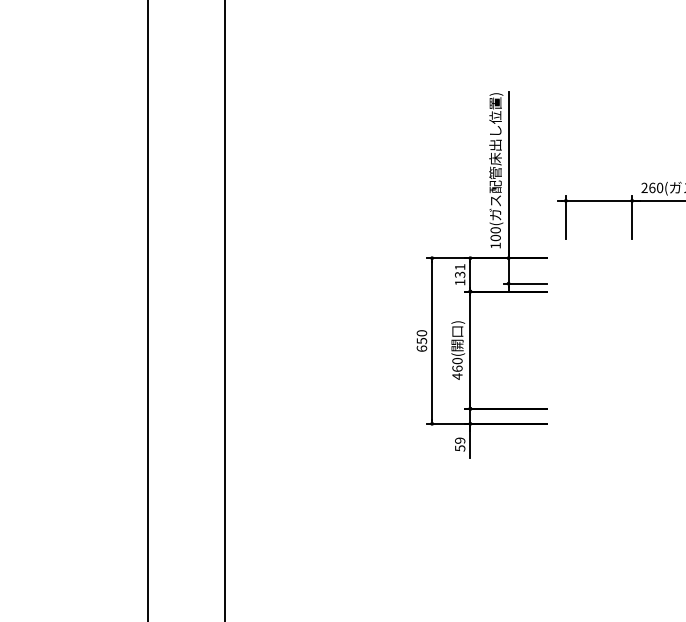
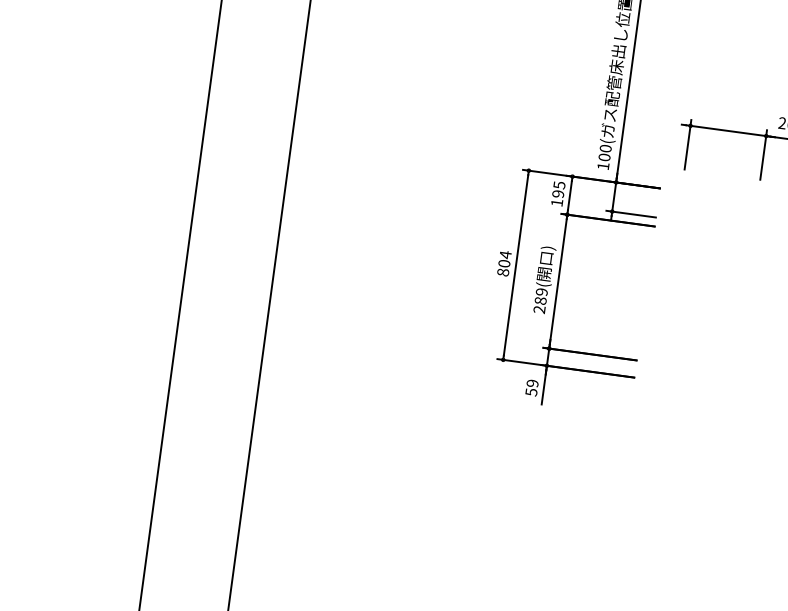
text: (460, 271) -> (559, 190), 131 -> 195
text: (421, 340) -> (503, 263), 650 -> 804
text: (457, 368) -> (540, 300), 460( -> 289(

